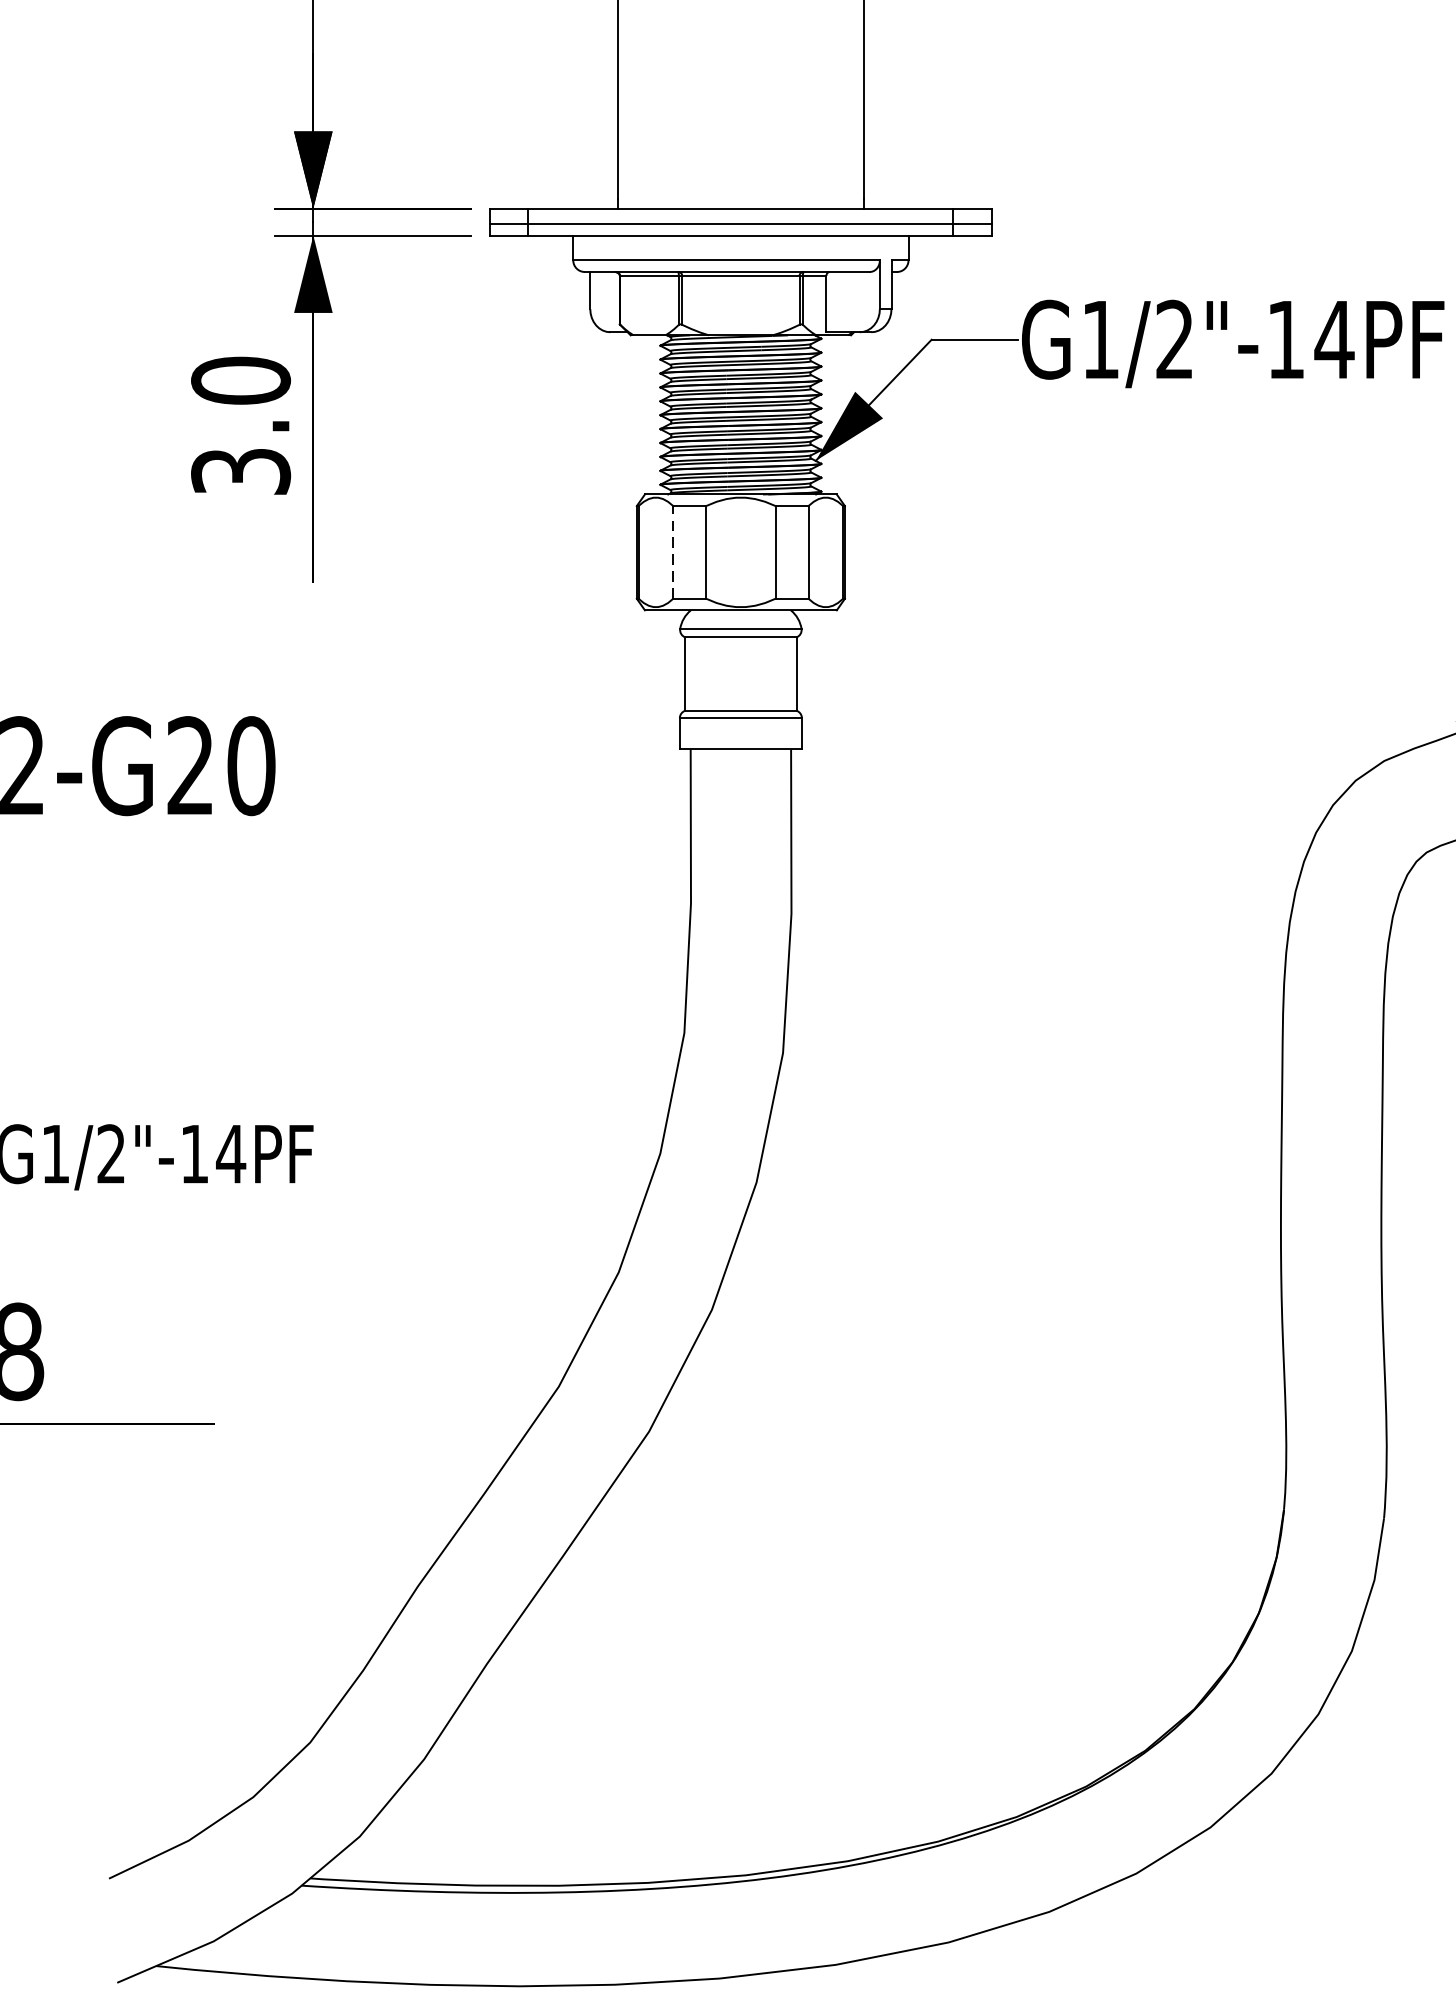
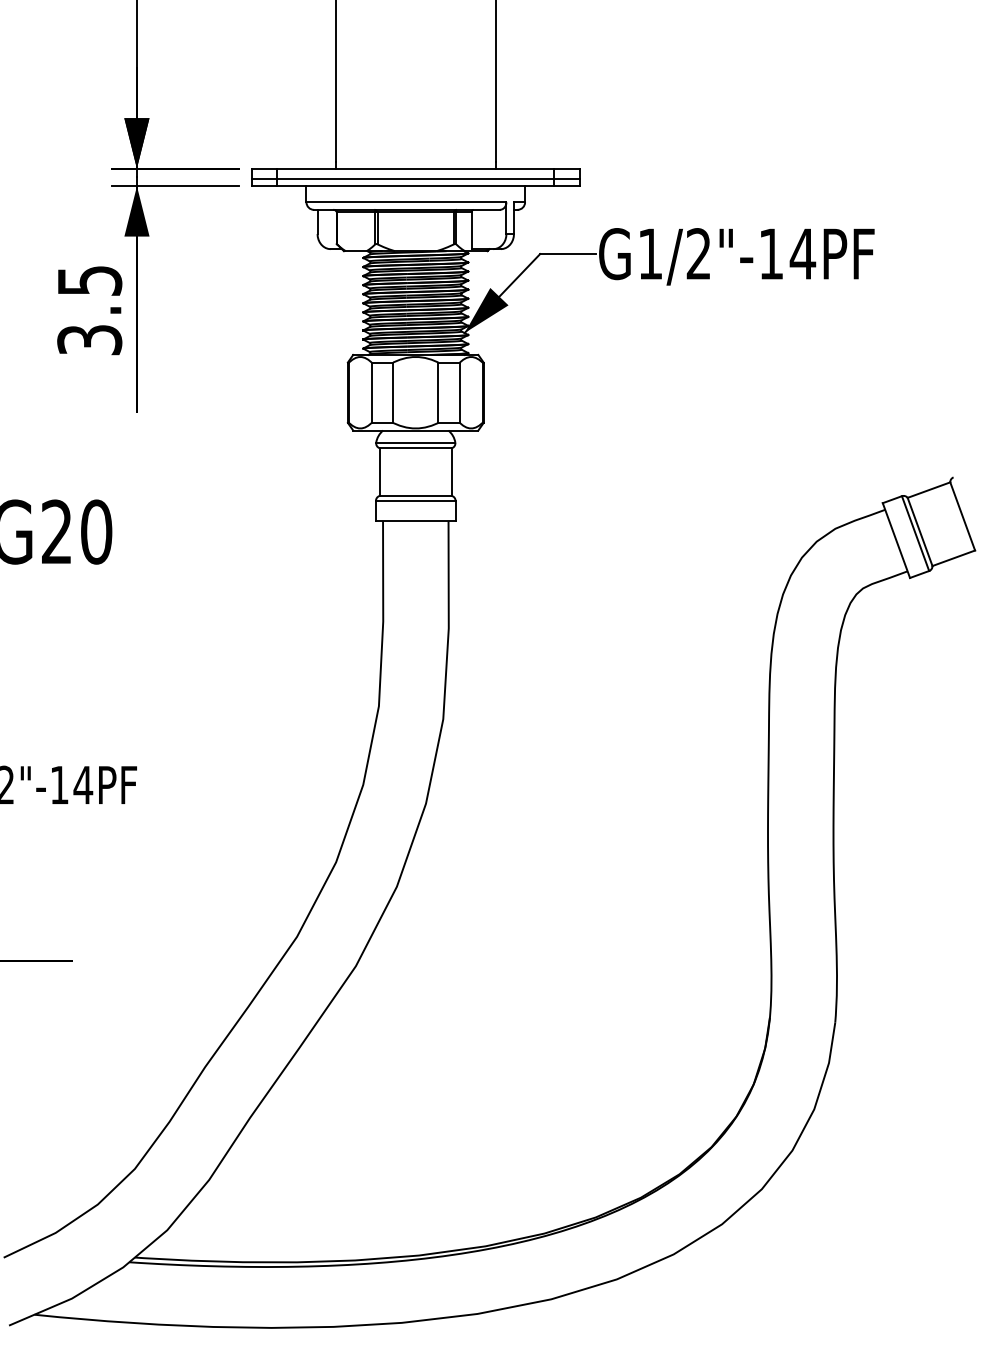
text: (240, 380) -> (89, 280), 3.0 -> 3.5
line: (672, 552) -> (371, 392), dashed -> solid

